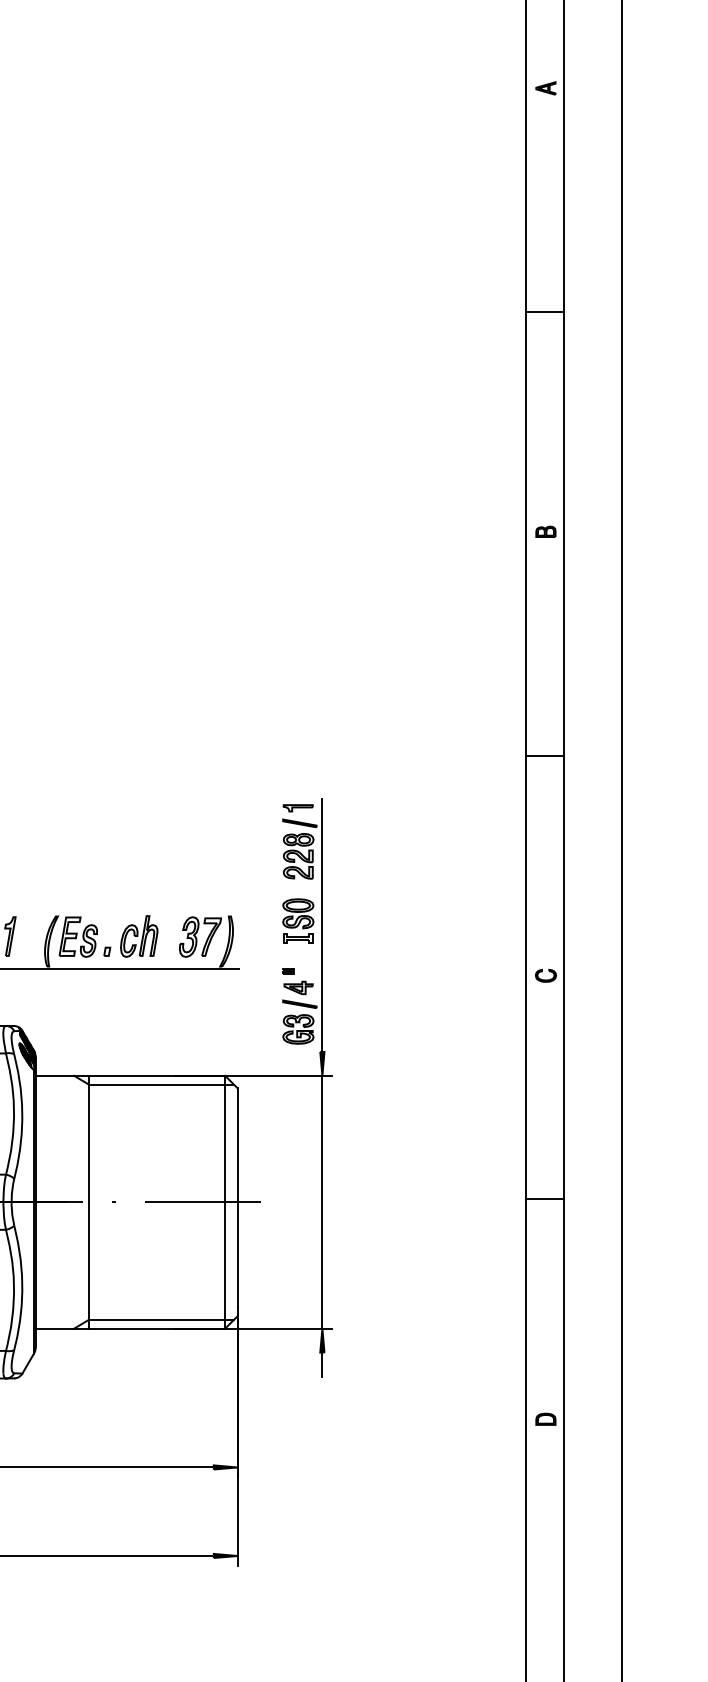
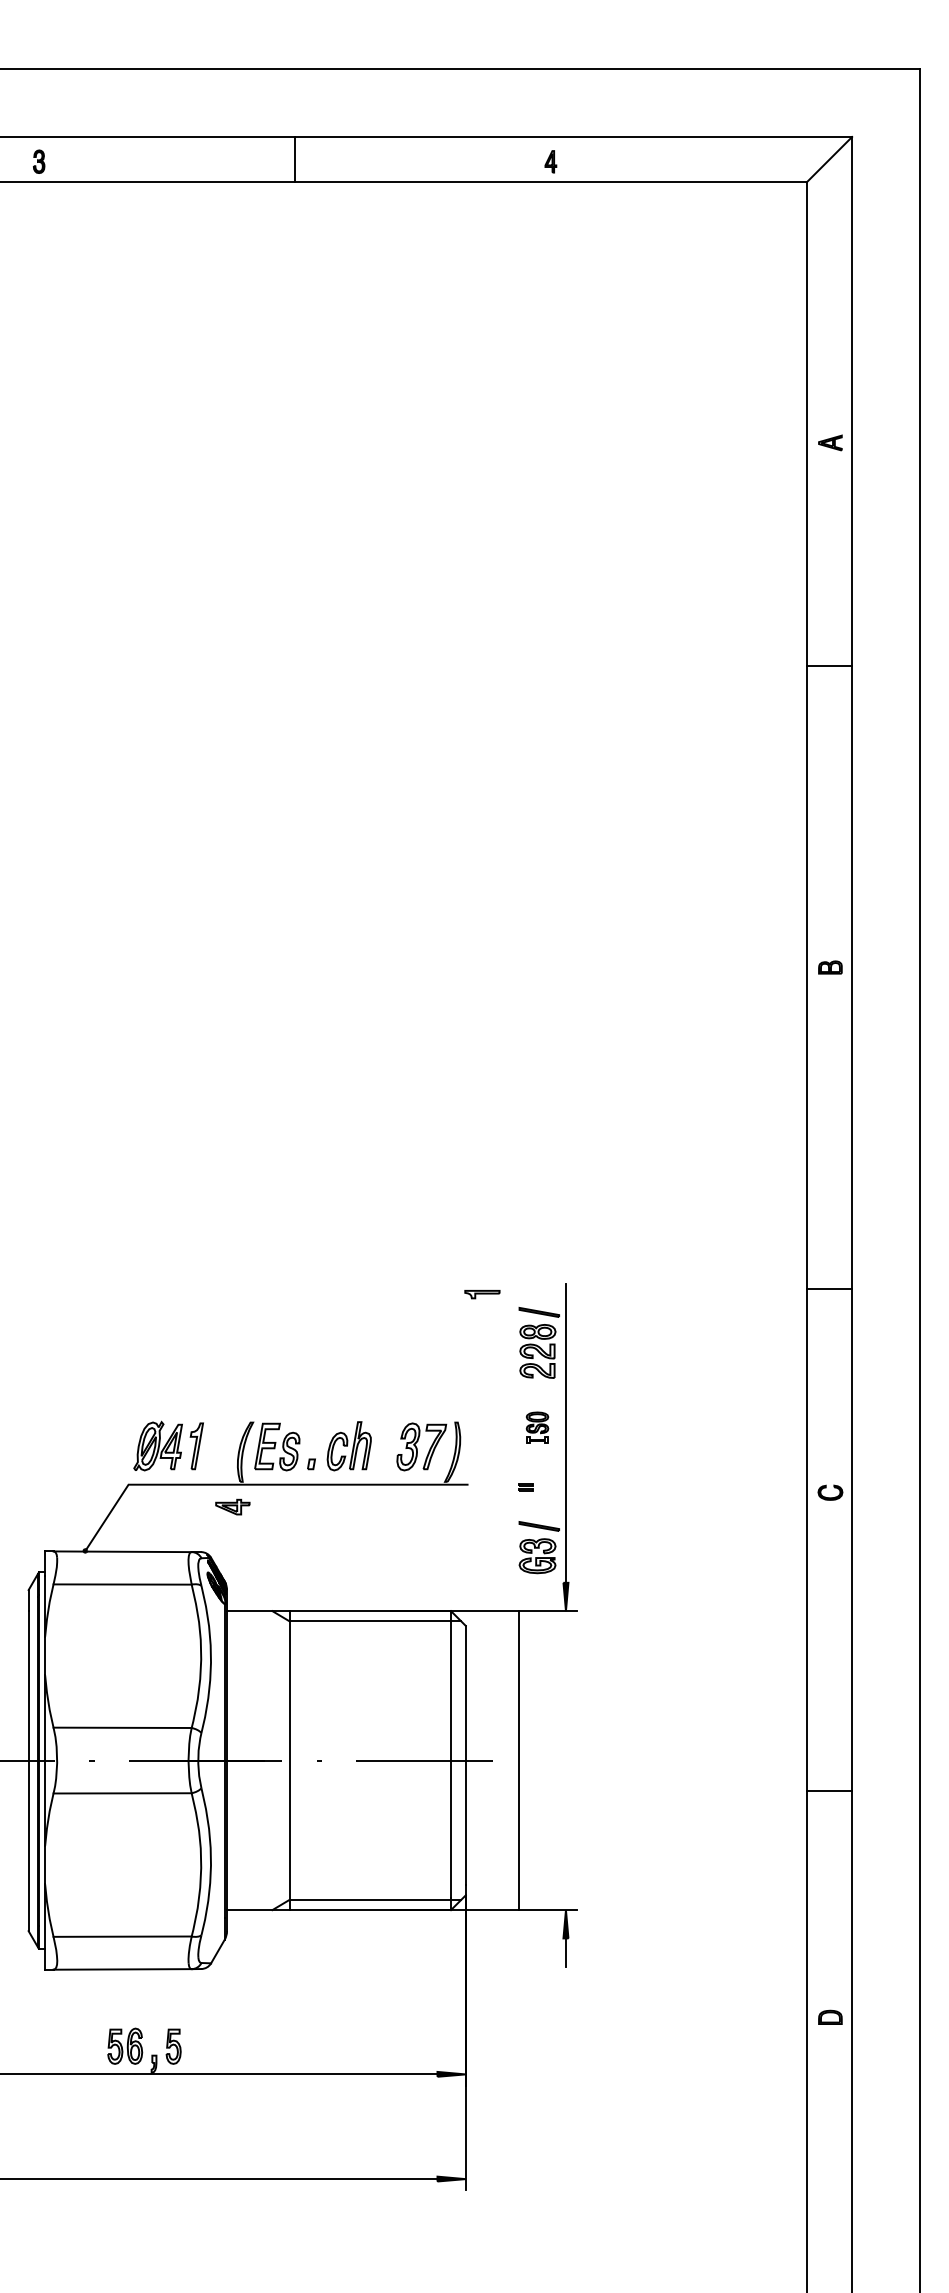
line: (545, 312) -> (829, 666), moved
line: (545, 755) -> (829, 1289), moved
part: (298, 808) -> (482, 1294), moved
part: (298, 920) -> (537, 1427), size x0.6
part: (298, 987) -> (232, 1506), moved
line: (545, 1199) -> (829, 1791), moved
line: (321, 1202) -> (518, 1760), moved

